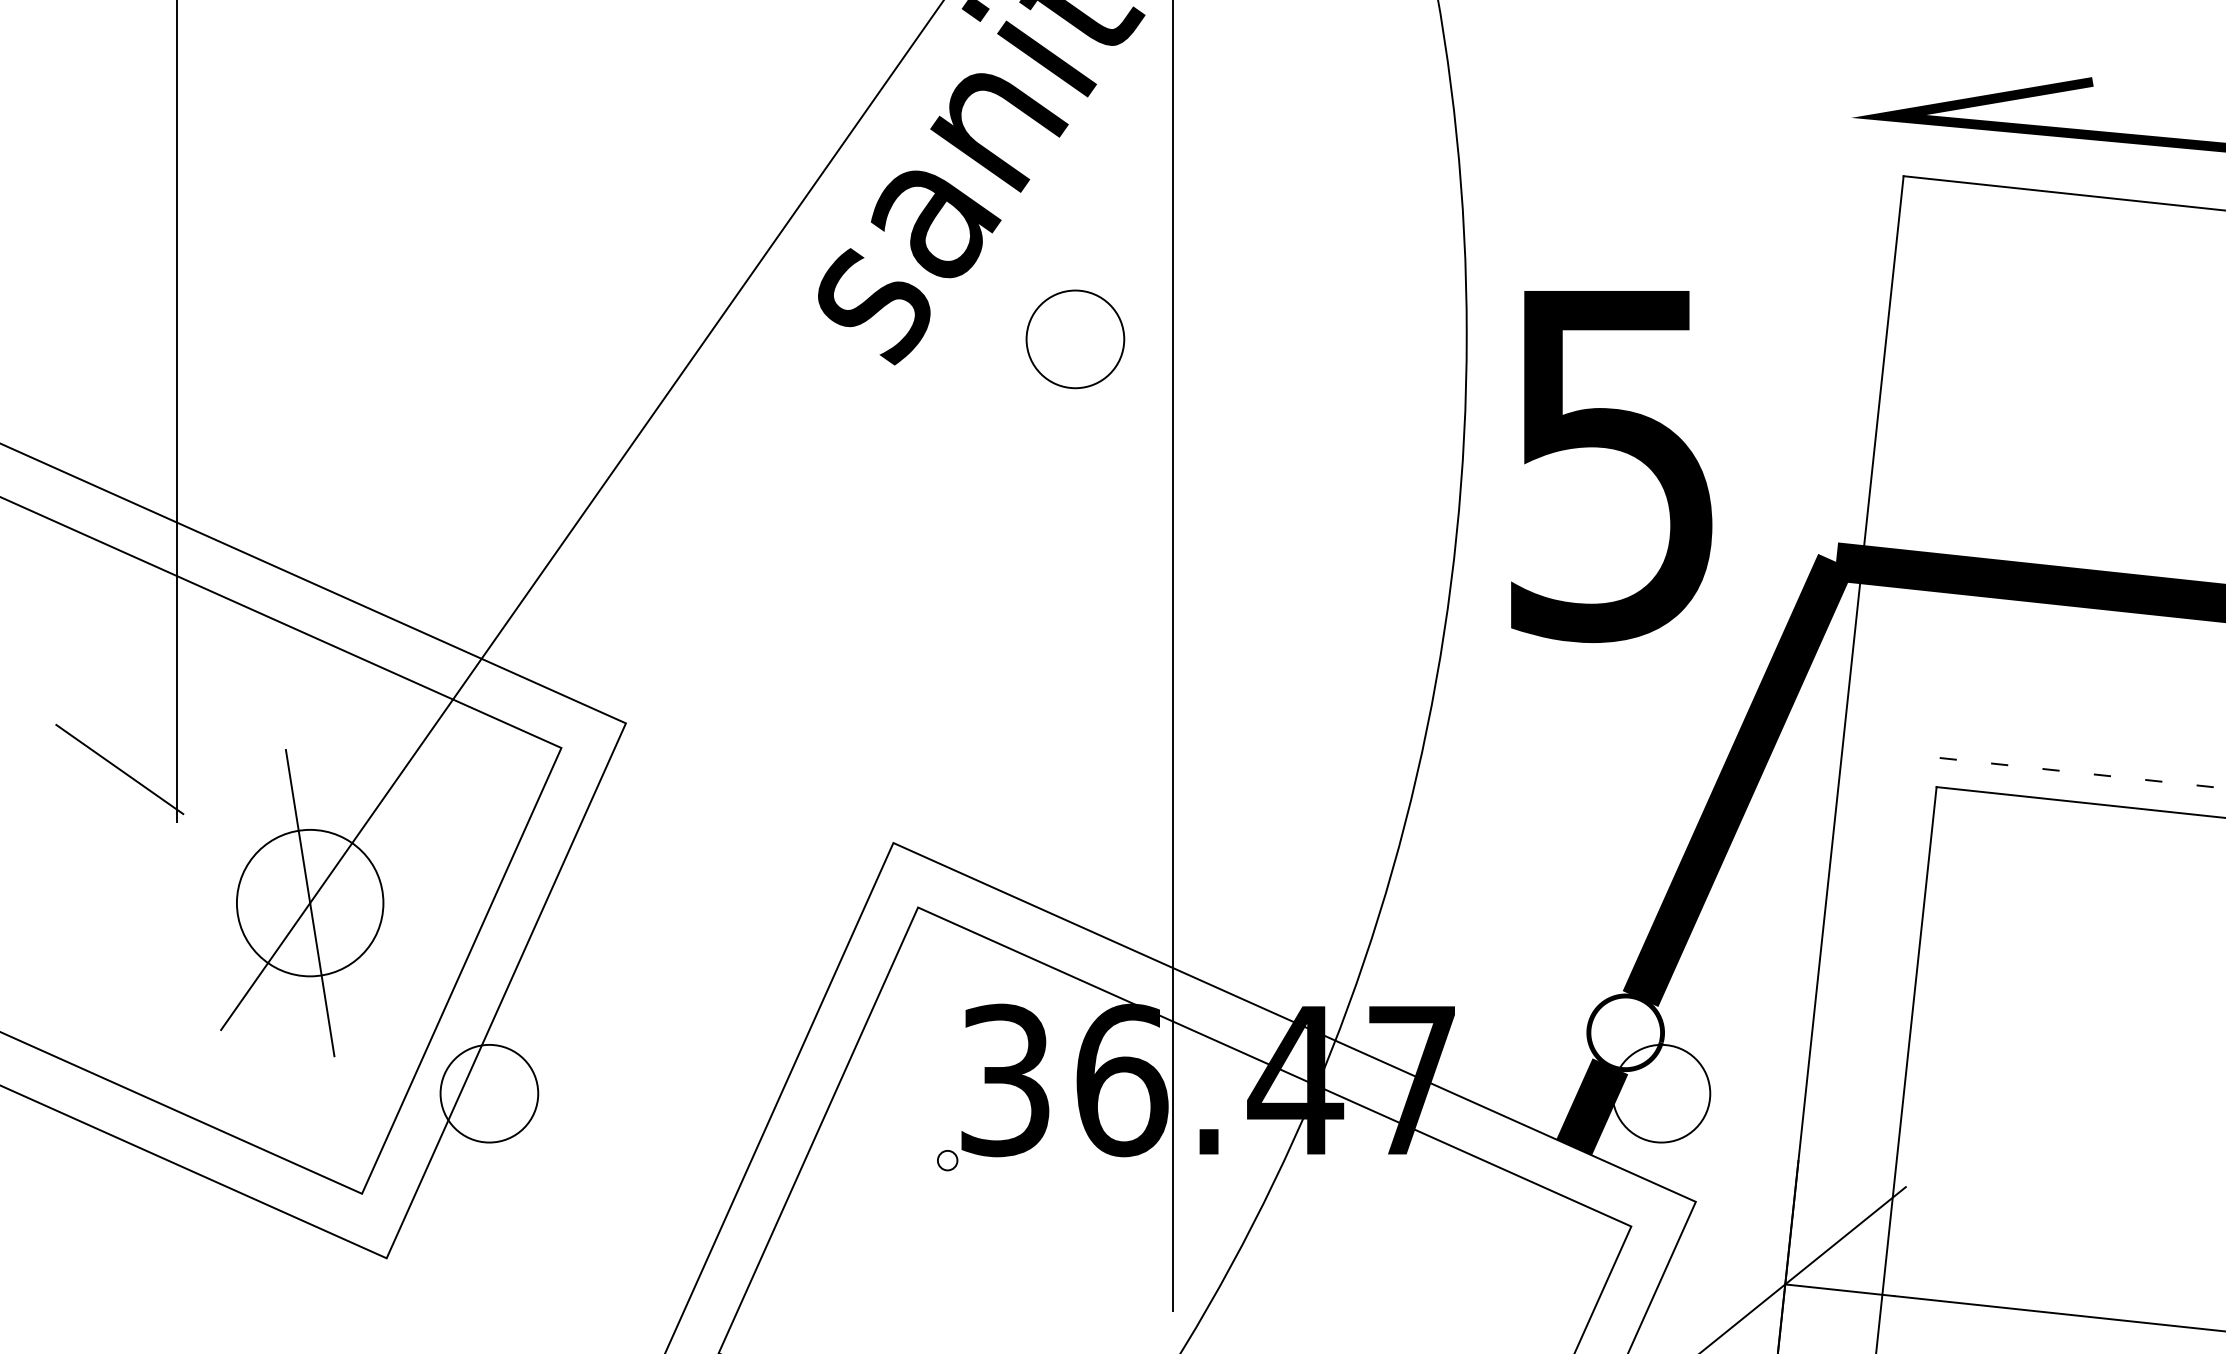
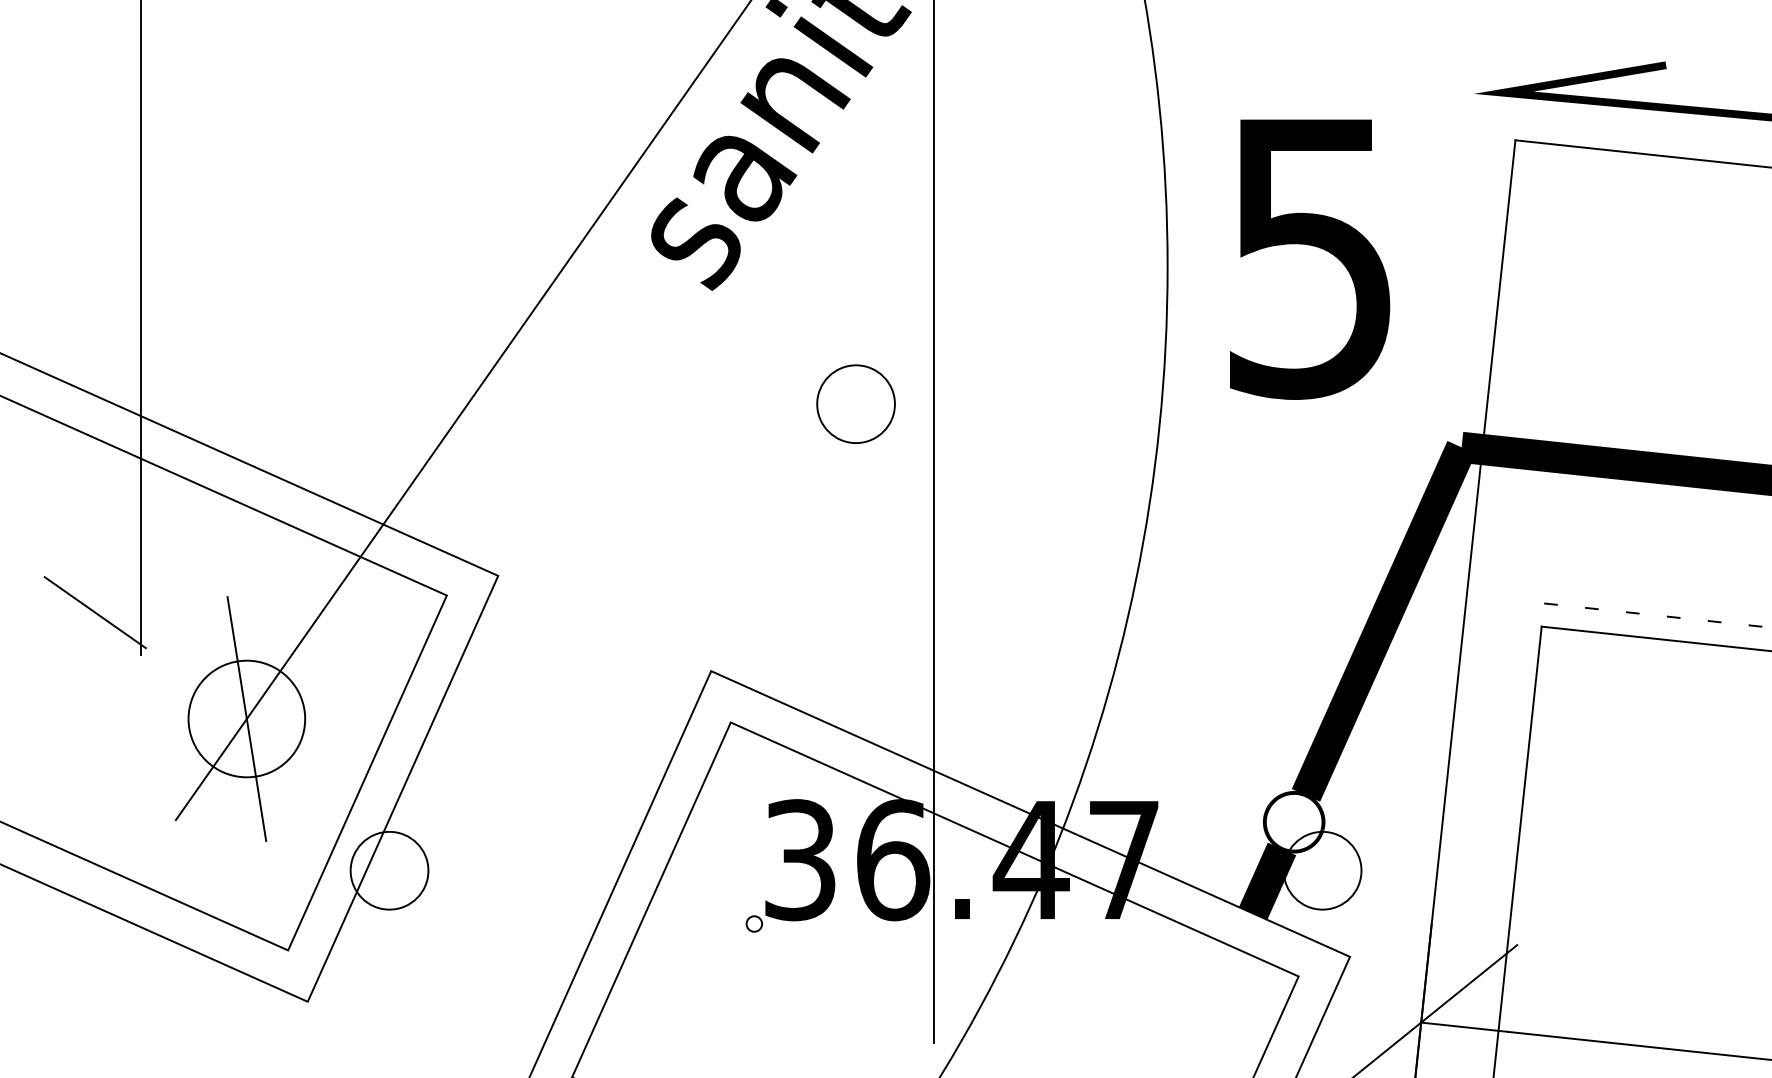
part: (1074, 338) -> (855, 403), moved
text: (1612, 466) -> (1310, 259), moved

